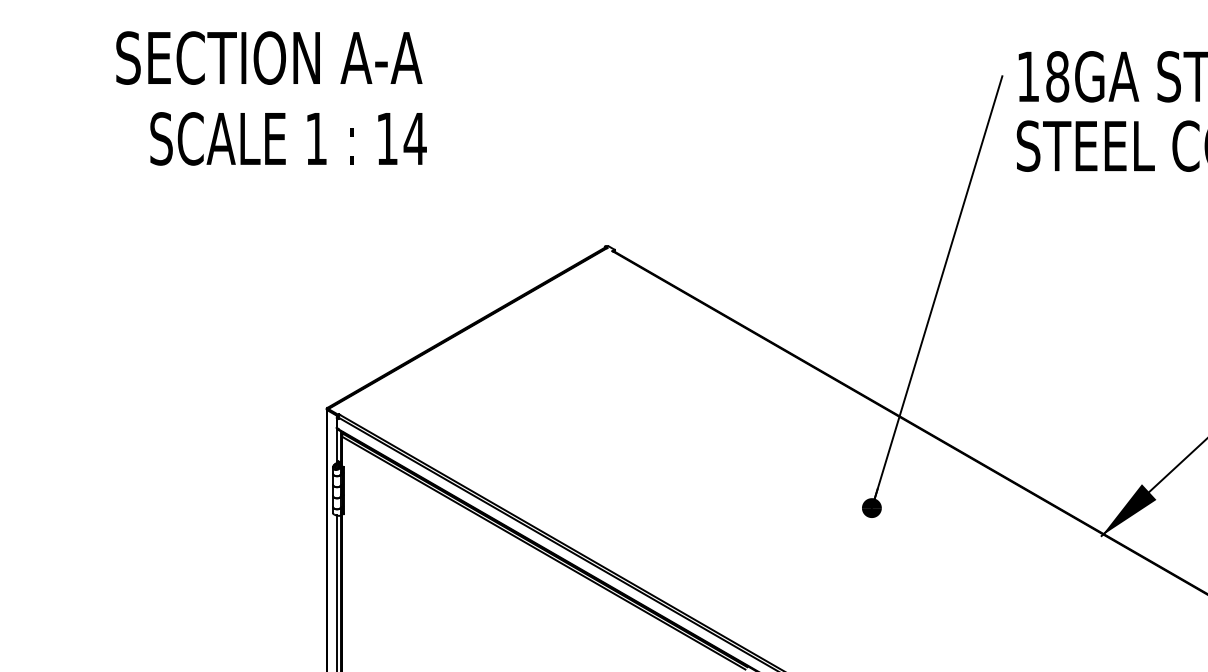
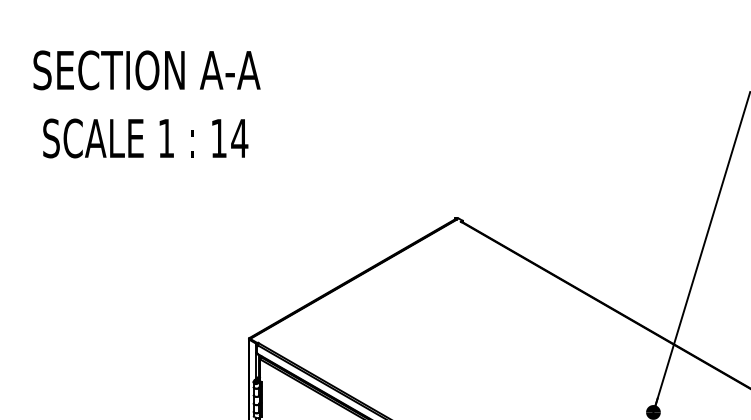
text: (269, 57) -> (147, 69), moved
text: (288, 138) -> (145, 138), moved

